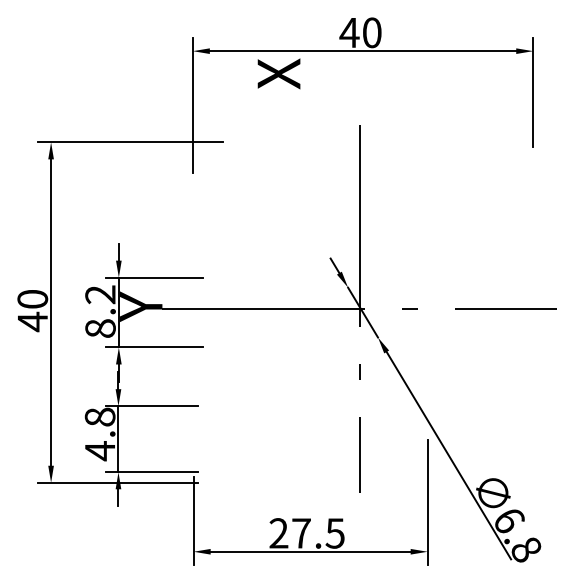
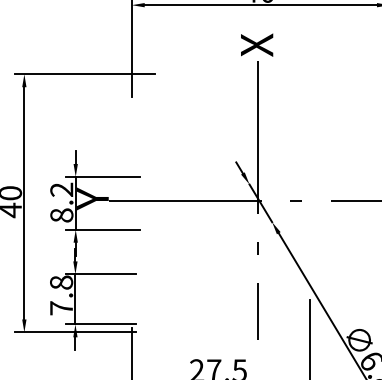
text: (278, 73) -> (256, 44), moved
text: (99, 451) -> (61, 308), 4.8 -> 7.8

